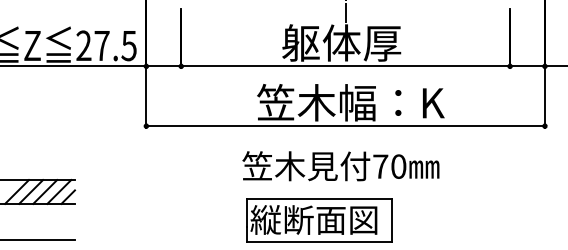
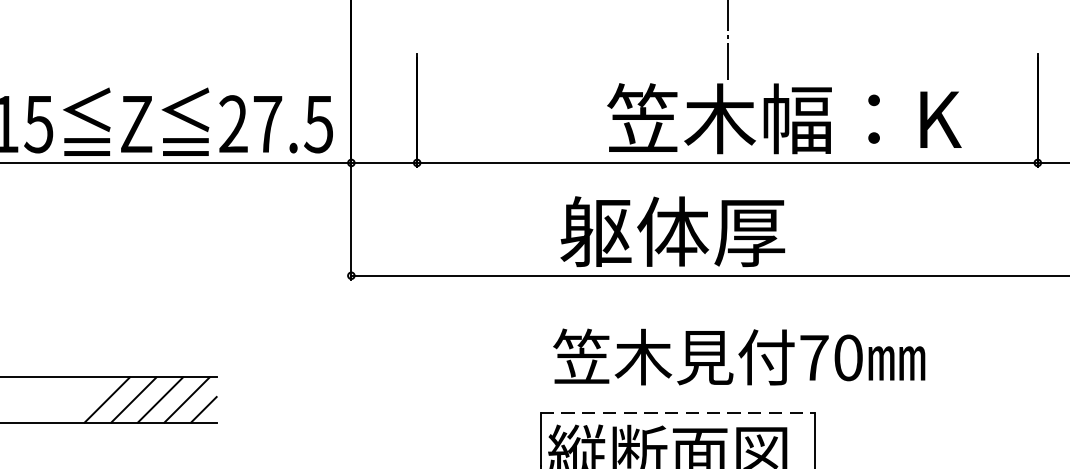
text: (375, 42) -> (783, 117), 躯体厚 -> 笠木幅：K
text: (350, 102) -> (736, 231), 笠木幅：K -> 躯体厚
text: (340, 166) -> (738, 357), moved
line: (319, 198) -> (678, 412), solid -> dashed

